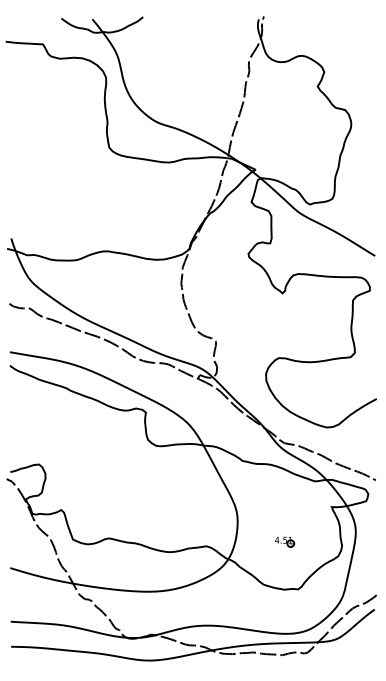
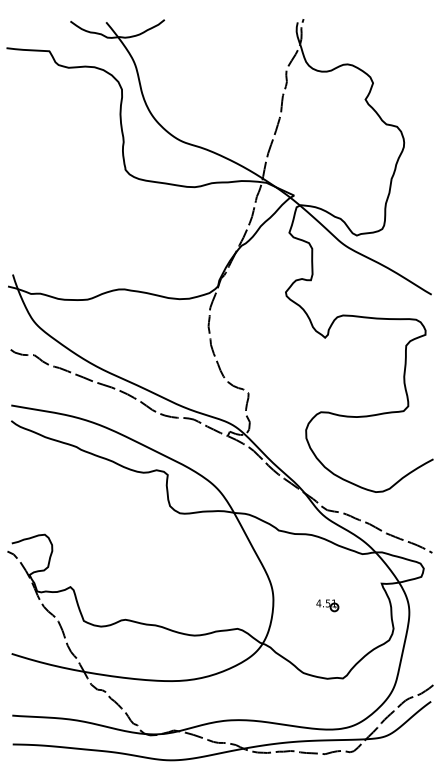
part: (285, 541) -> (328, 604), moved

